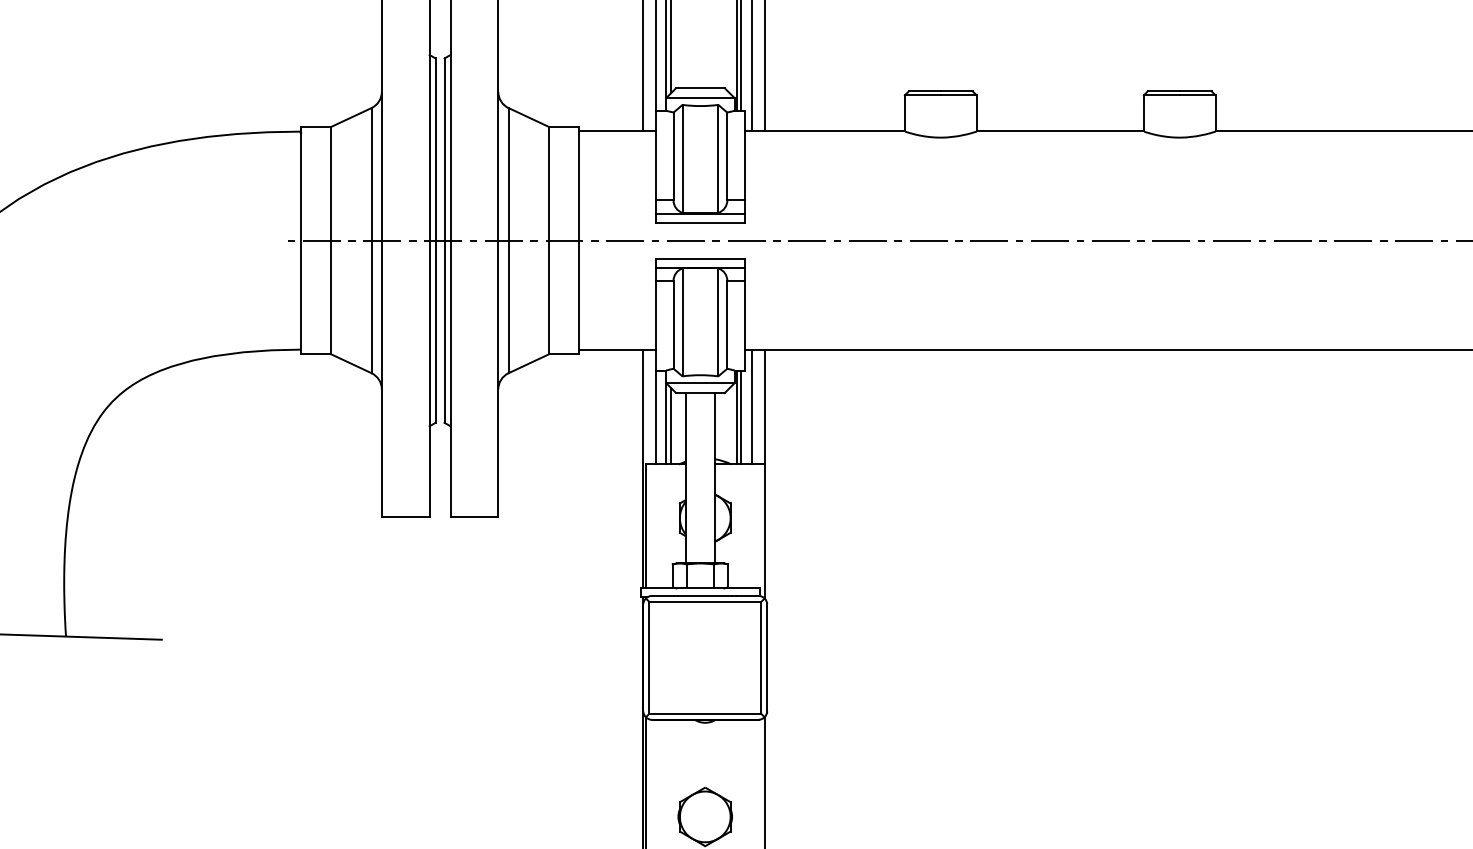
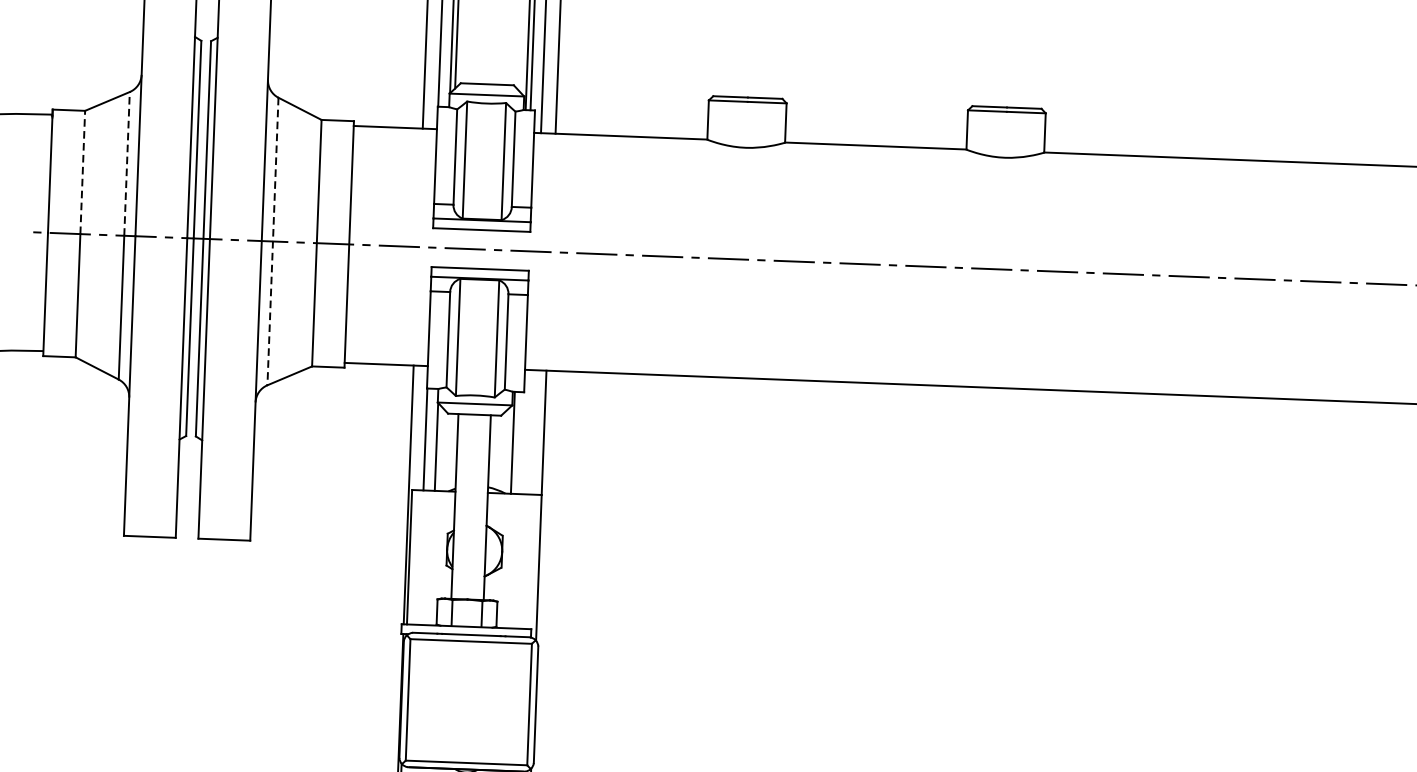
line: (371, 173) -> (127, 162), solid -> dashed
line: (331, 183) -> (83, 172), solid -> dashed
line: (508, 240) -> (272, 241), solid -> dashed
line: (751, 406) -> (529, 431), removed
line: (741, 417) -> (518, 443), removed
line: (670, 425) -> (440, 448), removed

